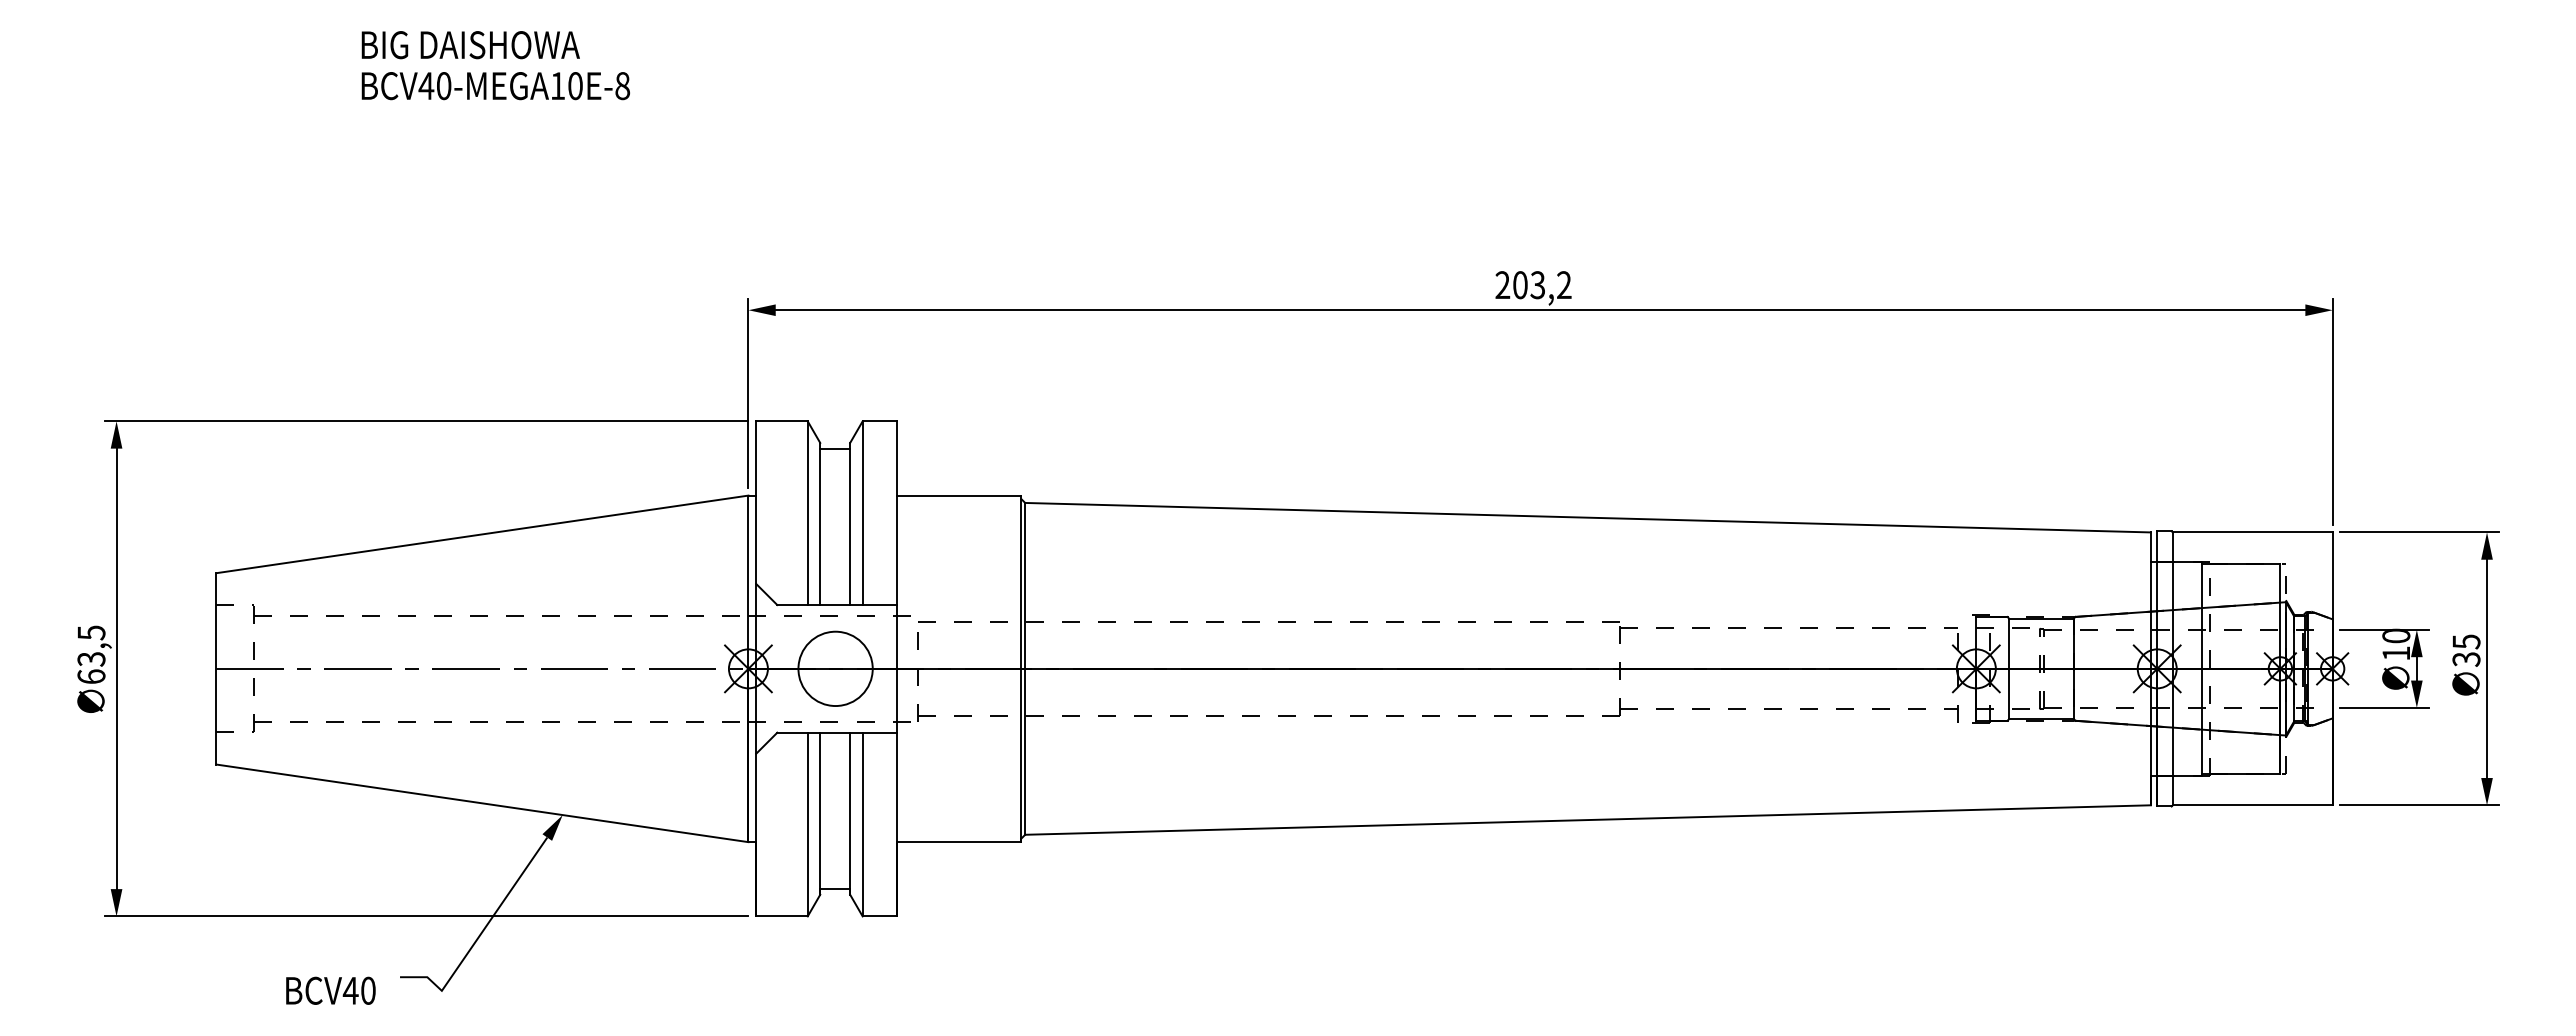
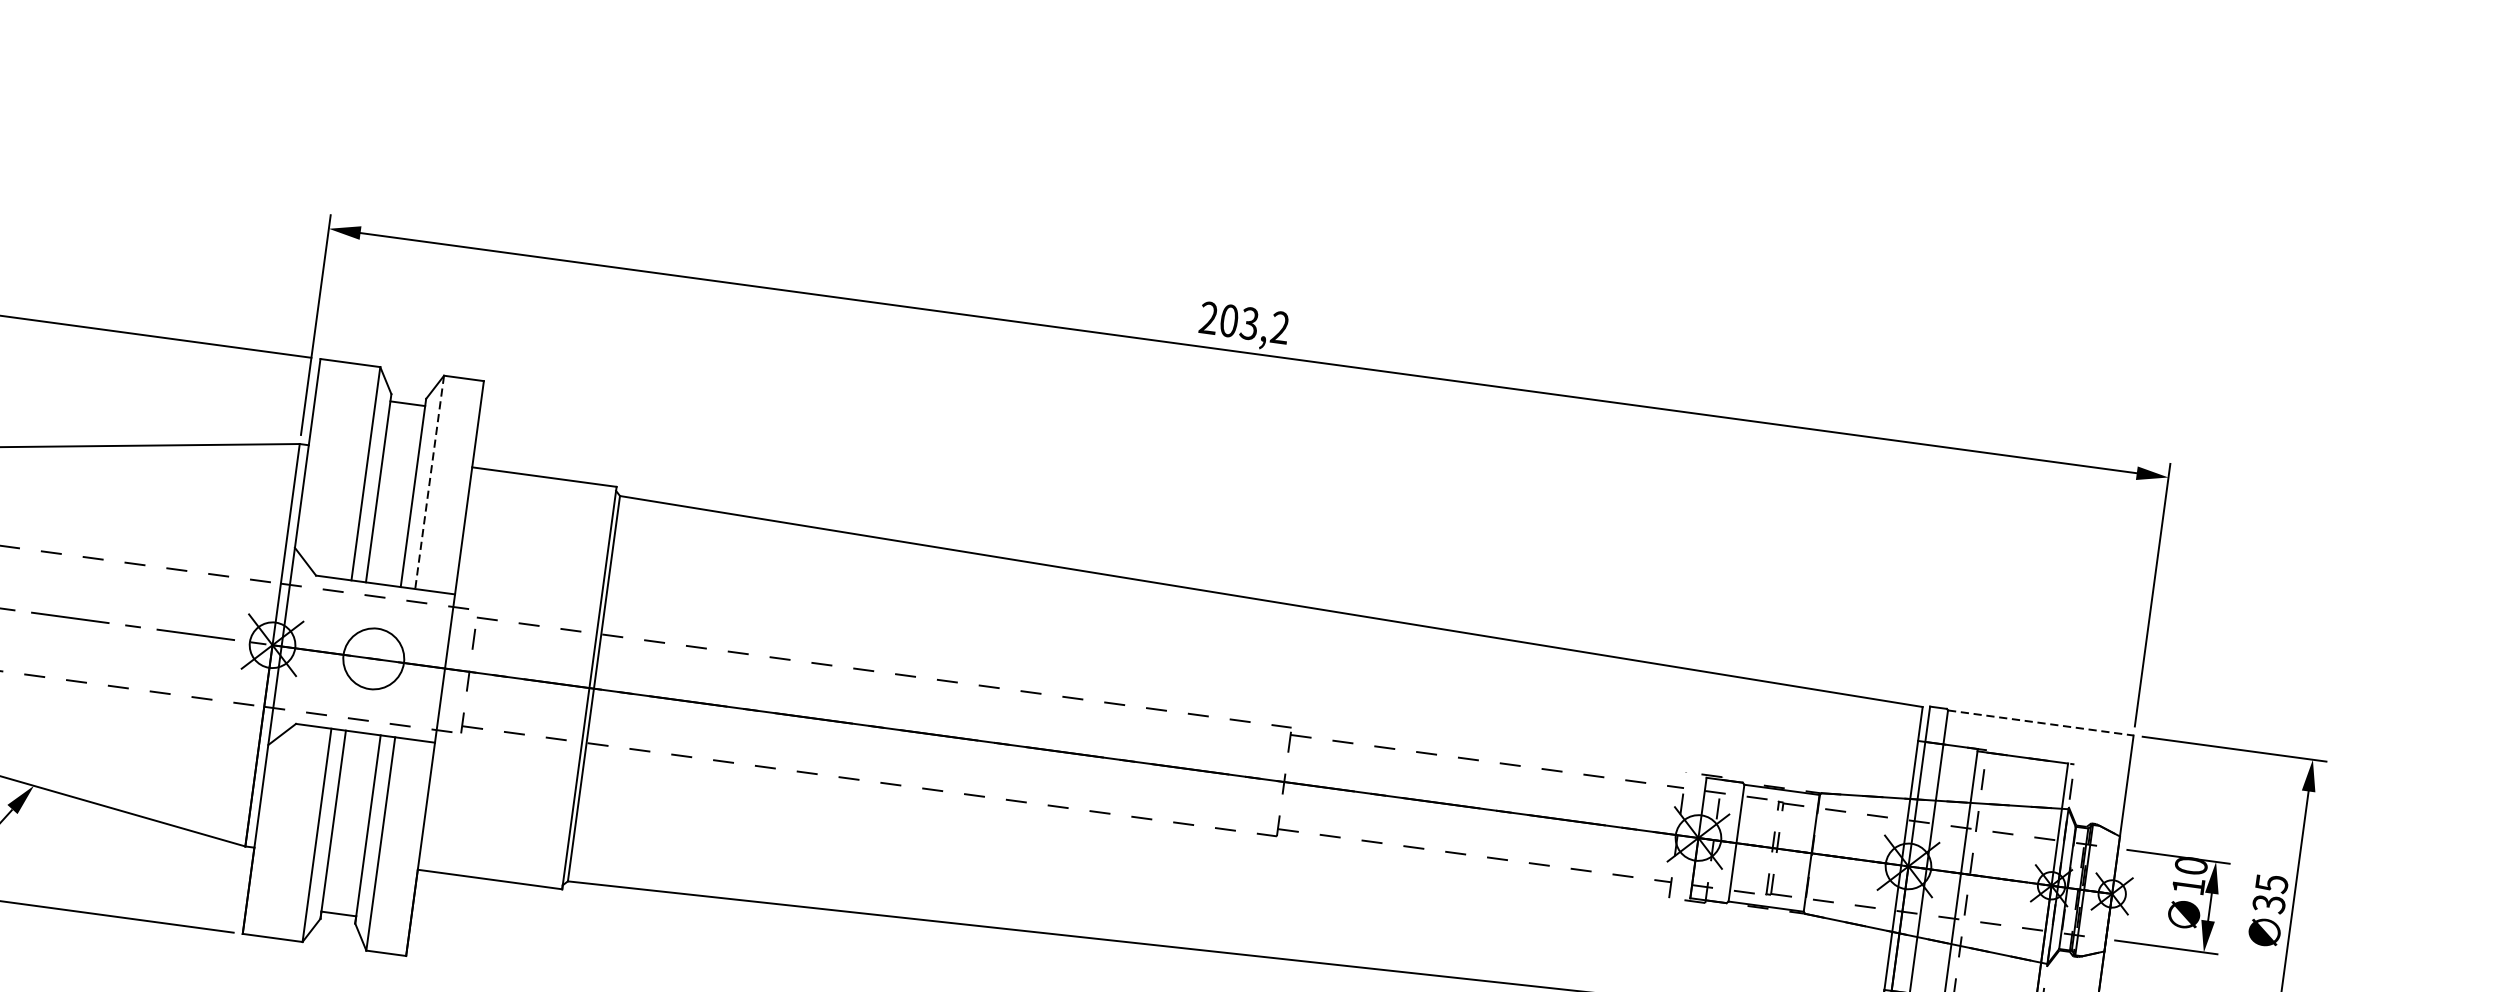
line: (862, 513) -> (429, 482), solid -> dashed
line: (2252, 532) -> (2040, 723), solid -> dashed
circle: (835, 668) -> (373, 658), size x0.7

